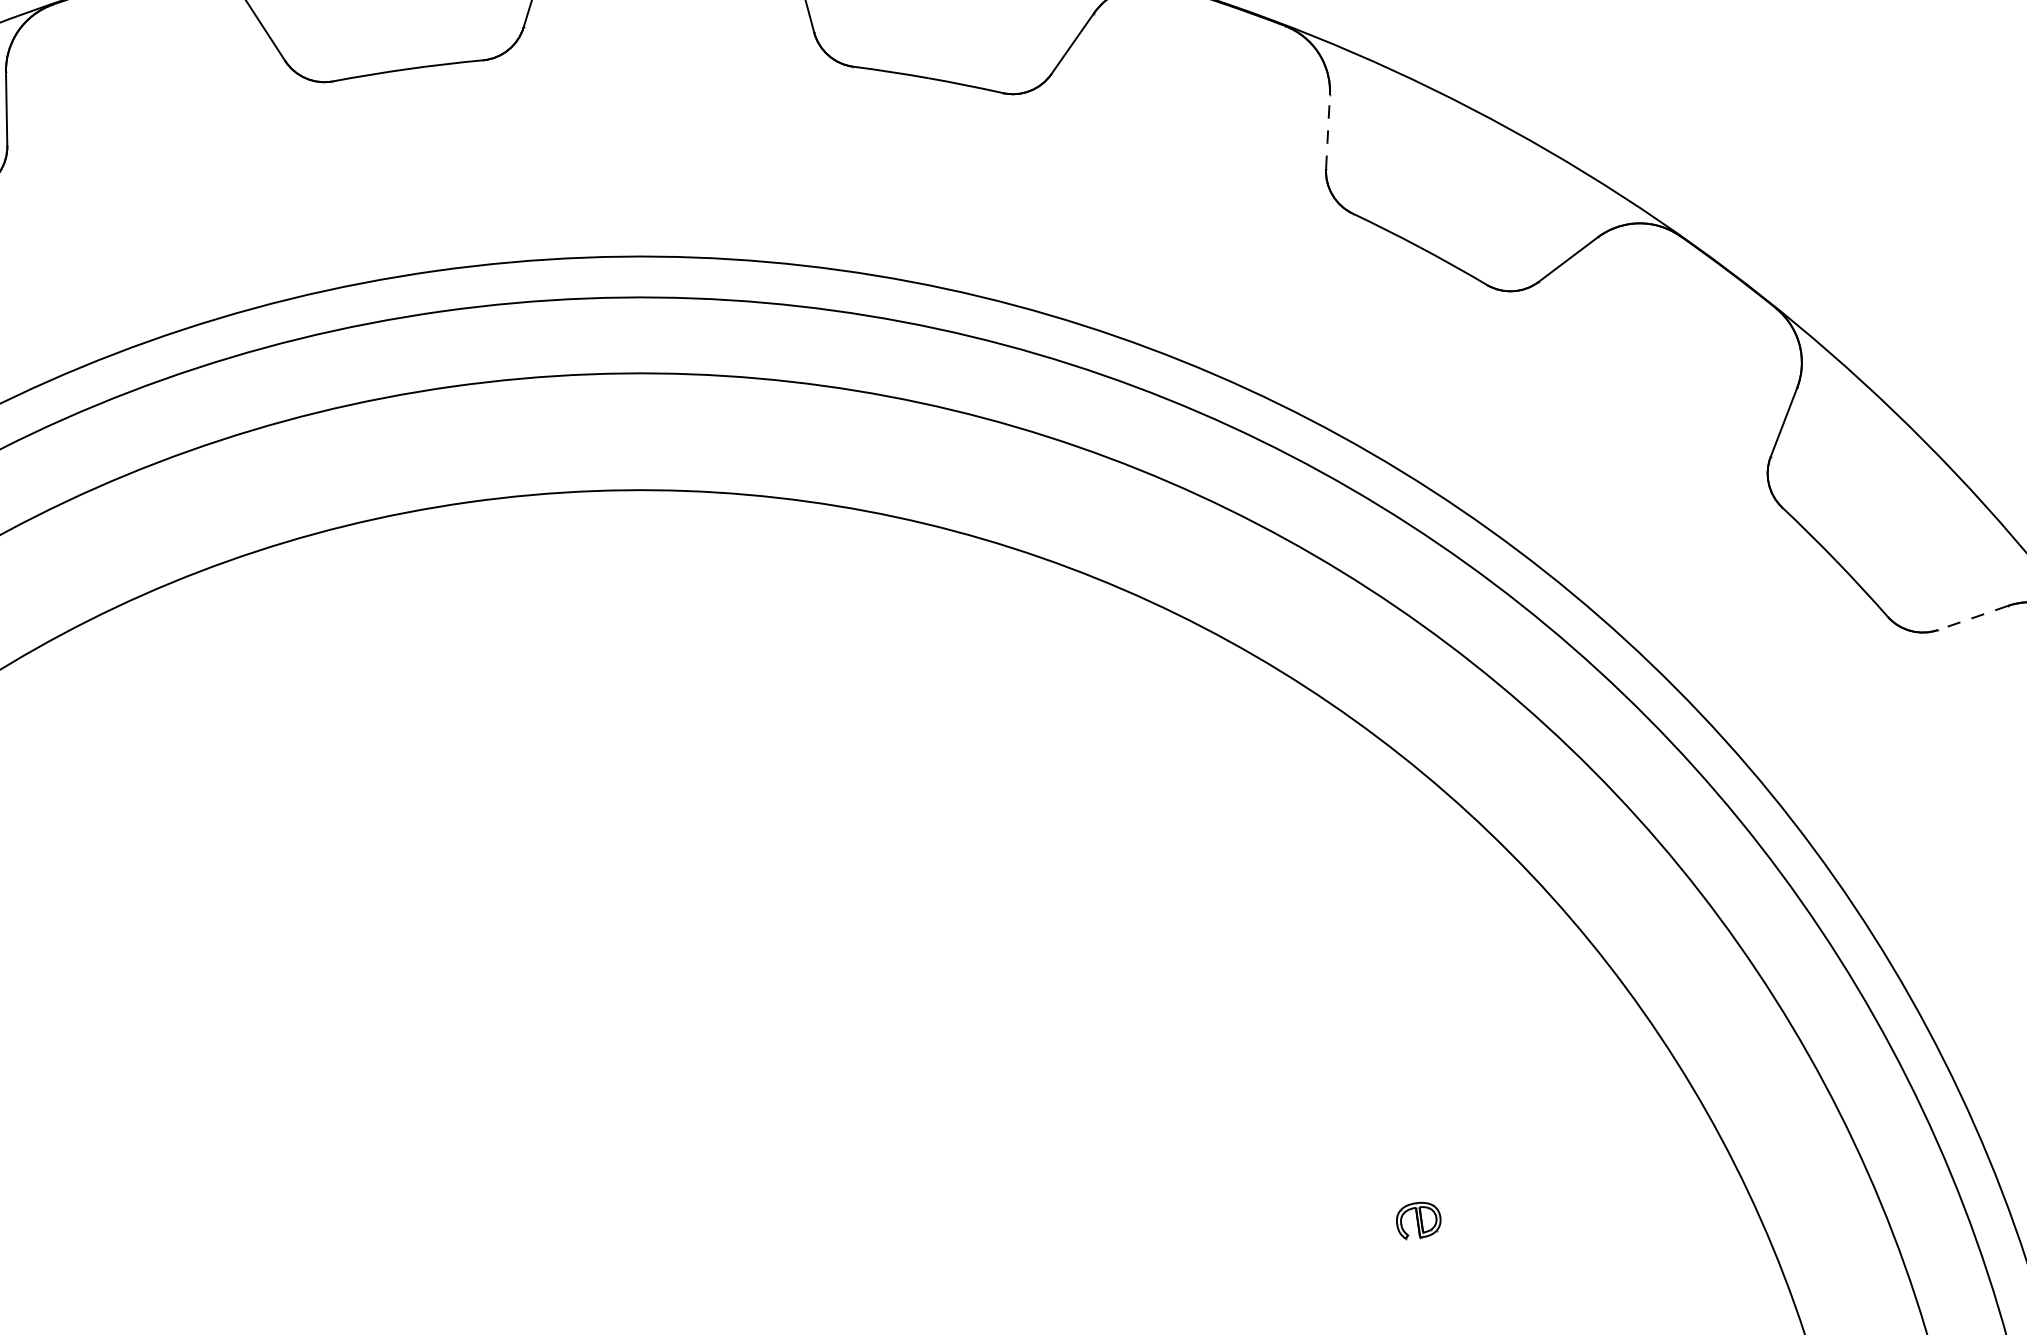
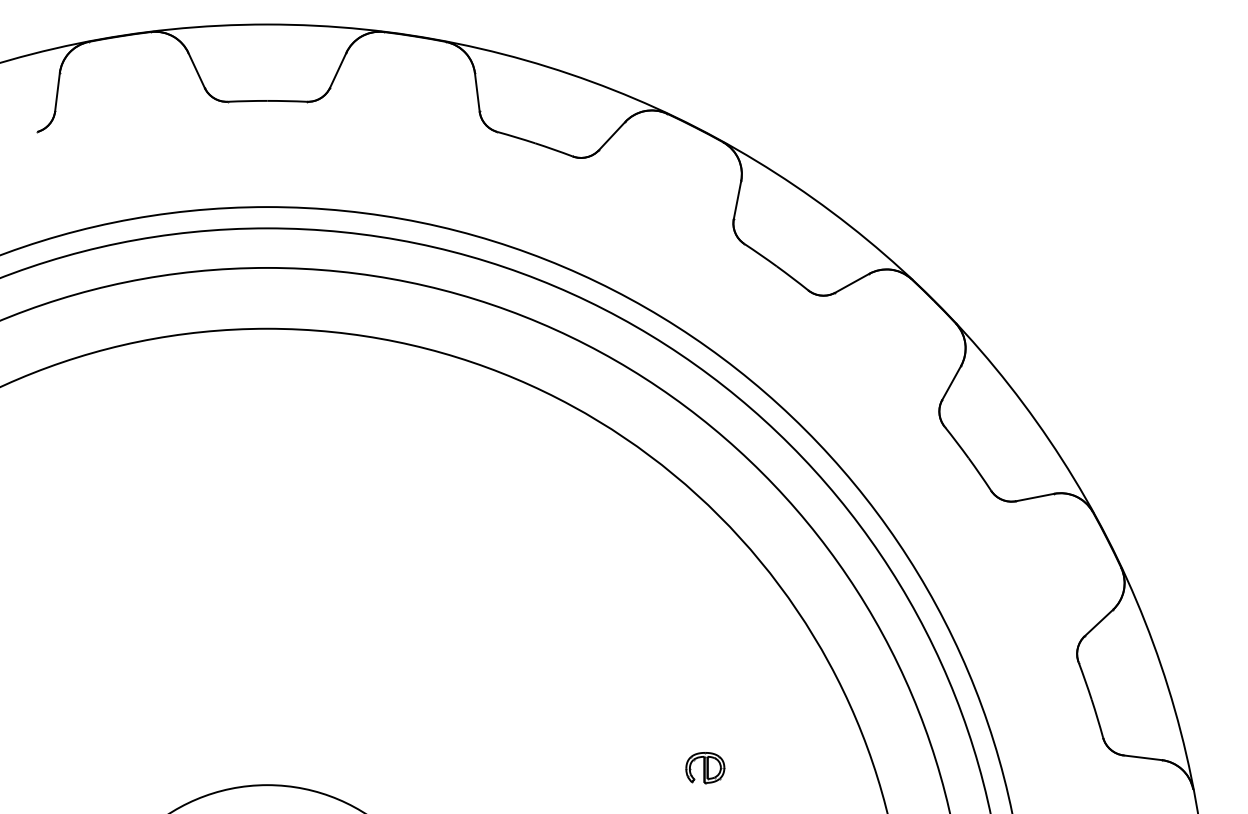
line: (1327, 130) -> (737, 199), dashed -> solid
line: (1971, 618) -> (1034, 497), dashed -> solid
part: (1418, 1221) -> (705, 768), size x1.67

